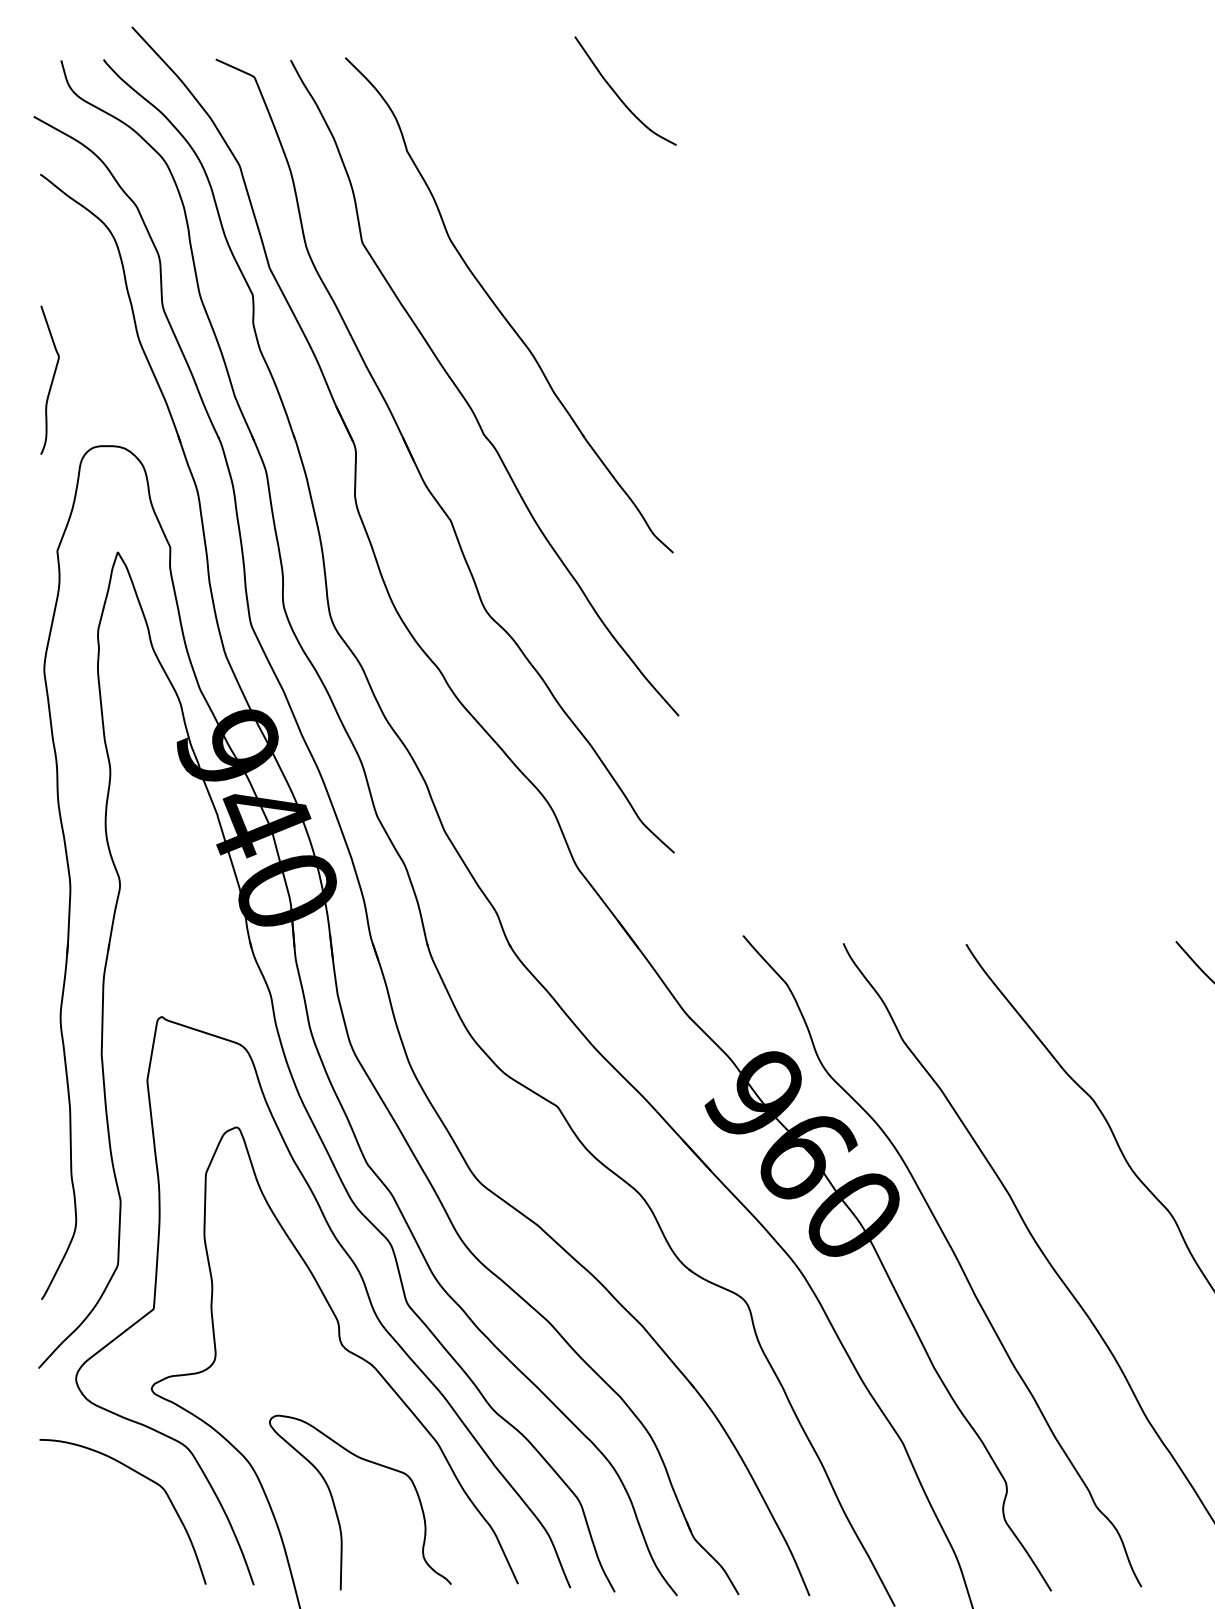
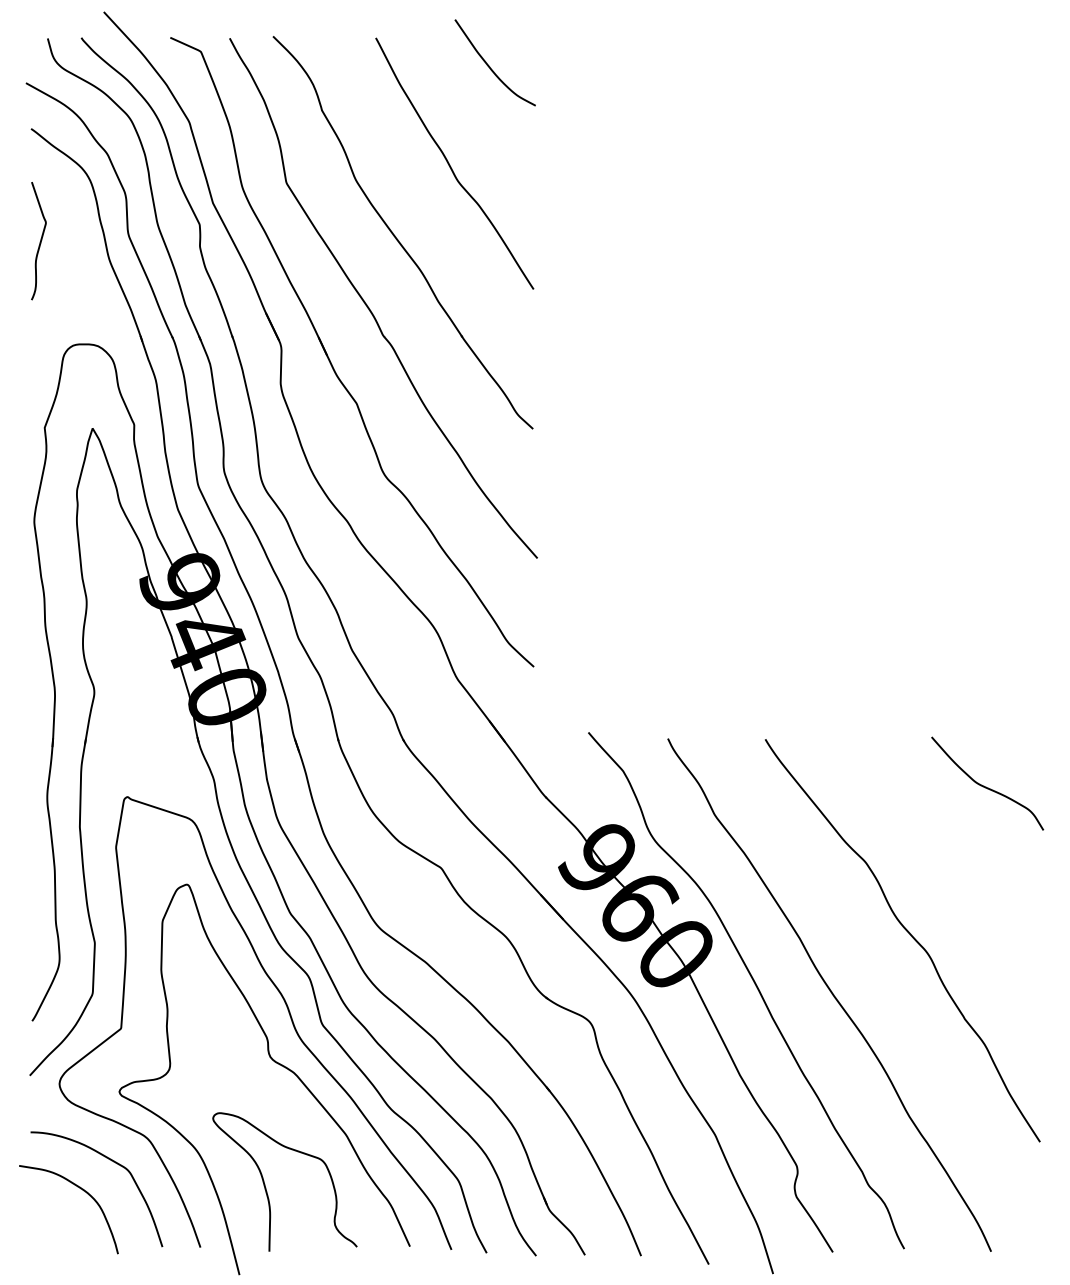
curve: (569, 219) -> (450, 164), added
curve: (50, 382) -> (39, 242), moved
curve: (102, 1511) -> (80, 1189), added

